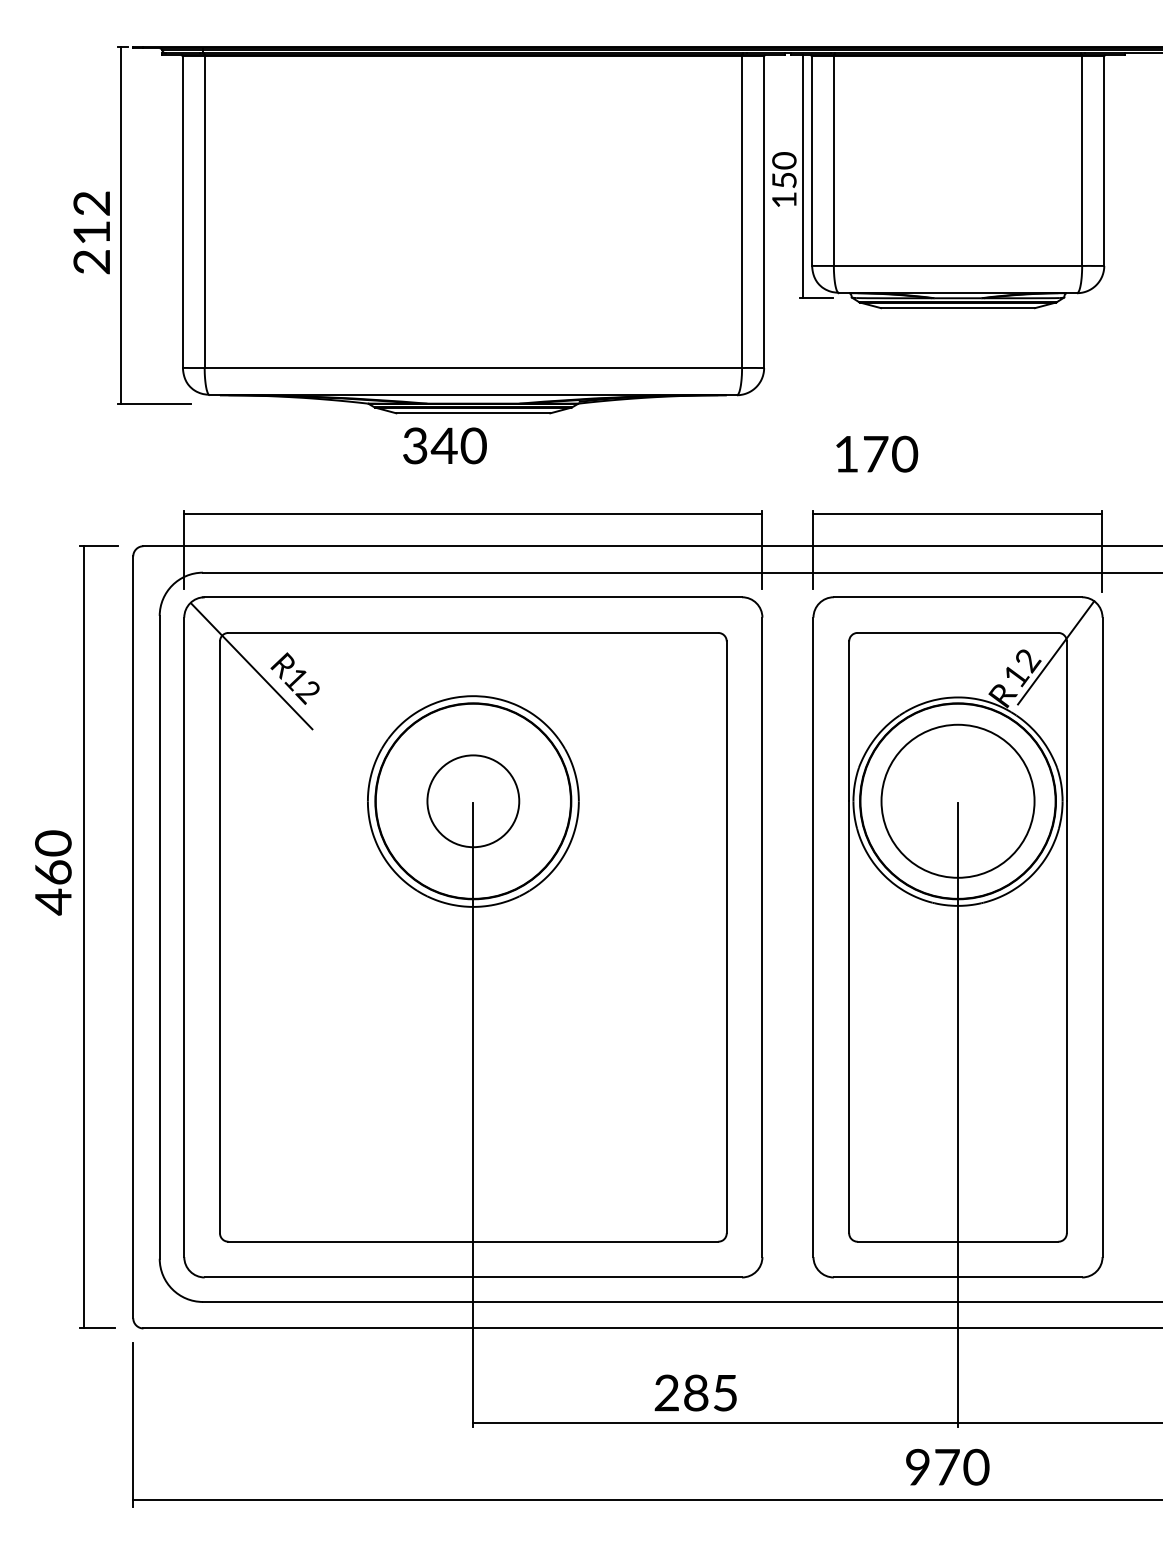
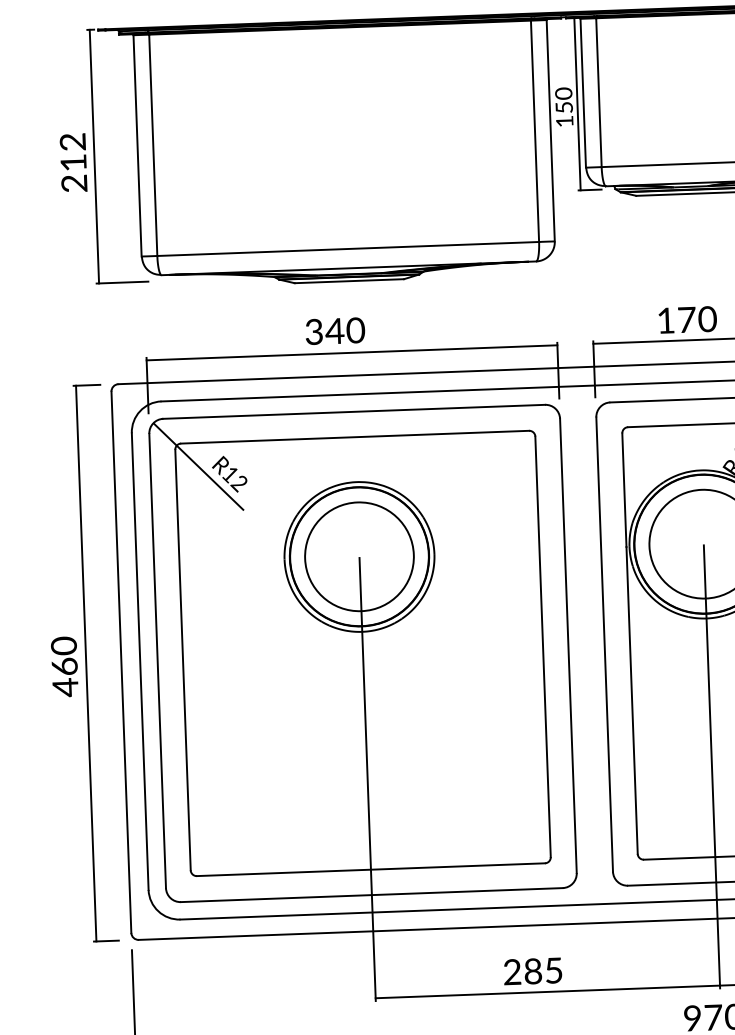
text: (444, 445) -> (334, 330), moved
text: (877, 453) -> (688, 319), moved
circle: (472, 800) -> (358, 556), size x1.67
text: (53, 872) -> (64, 666), moved

